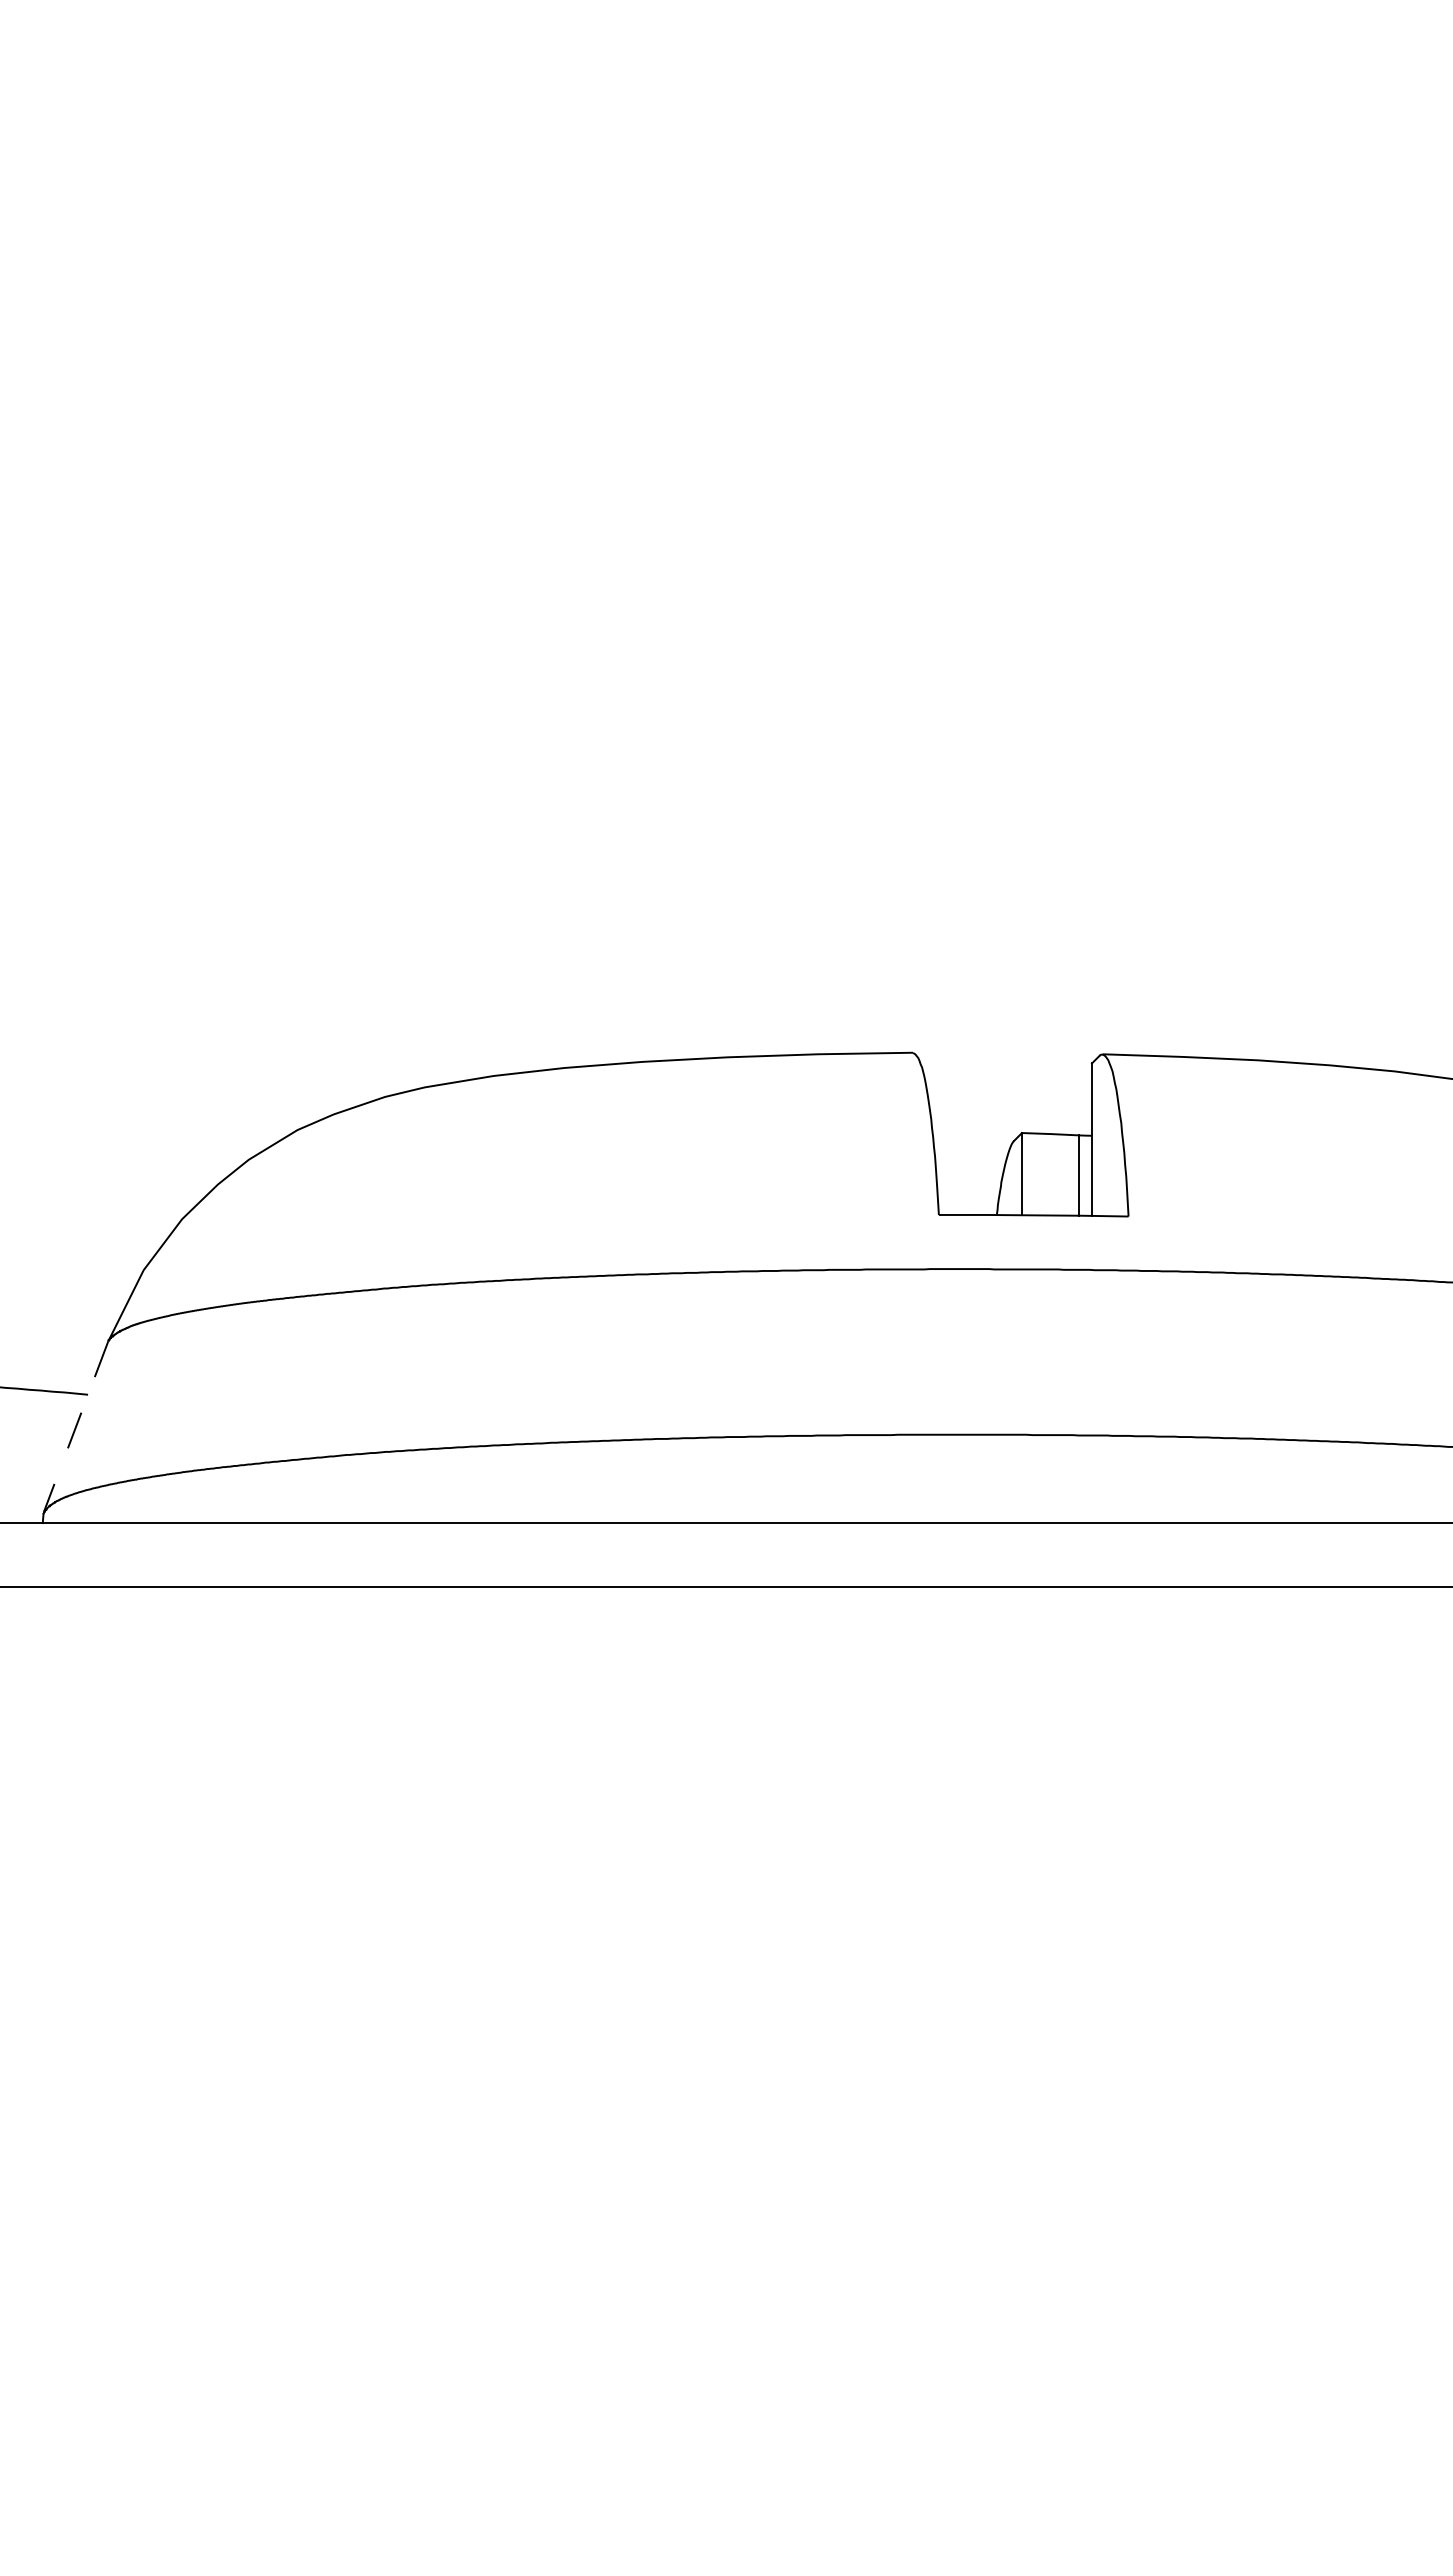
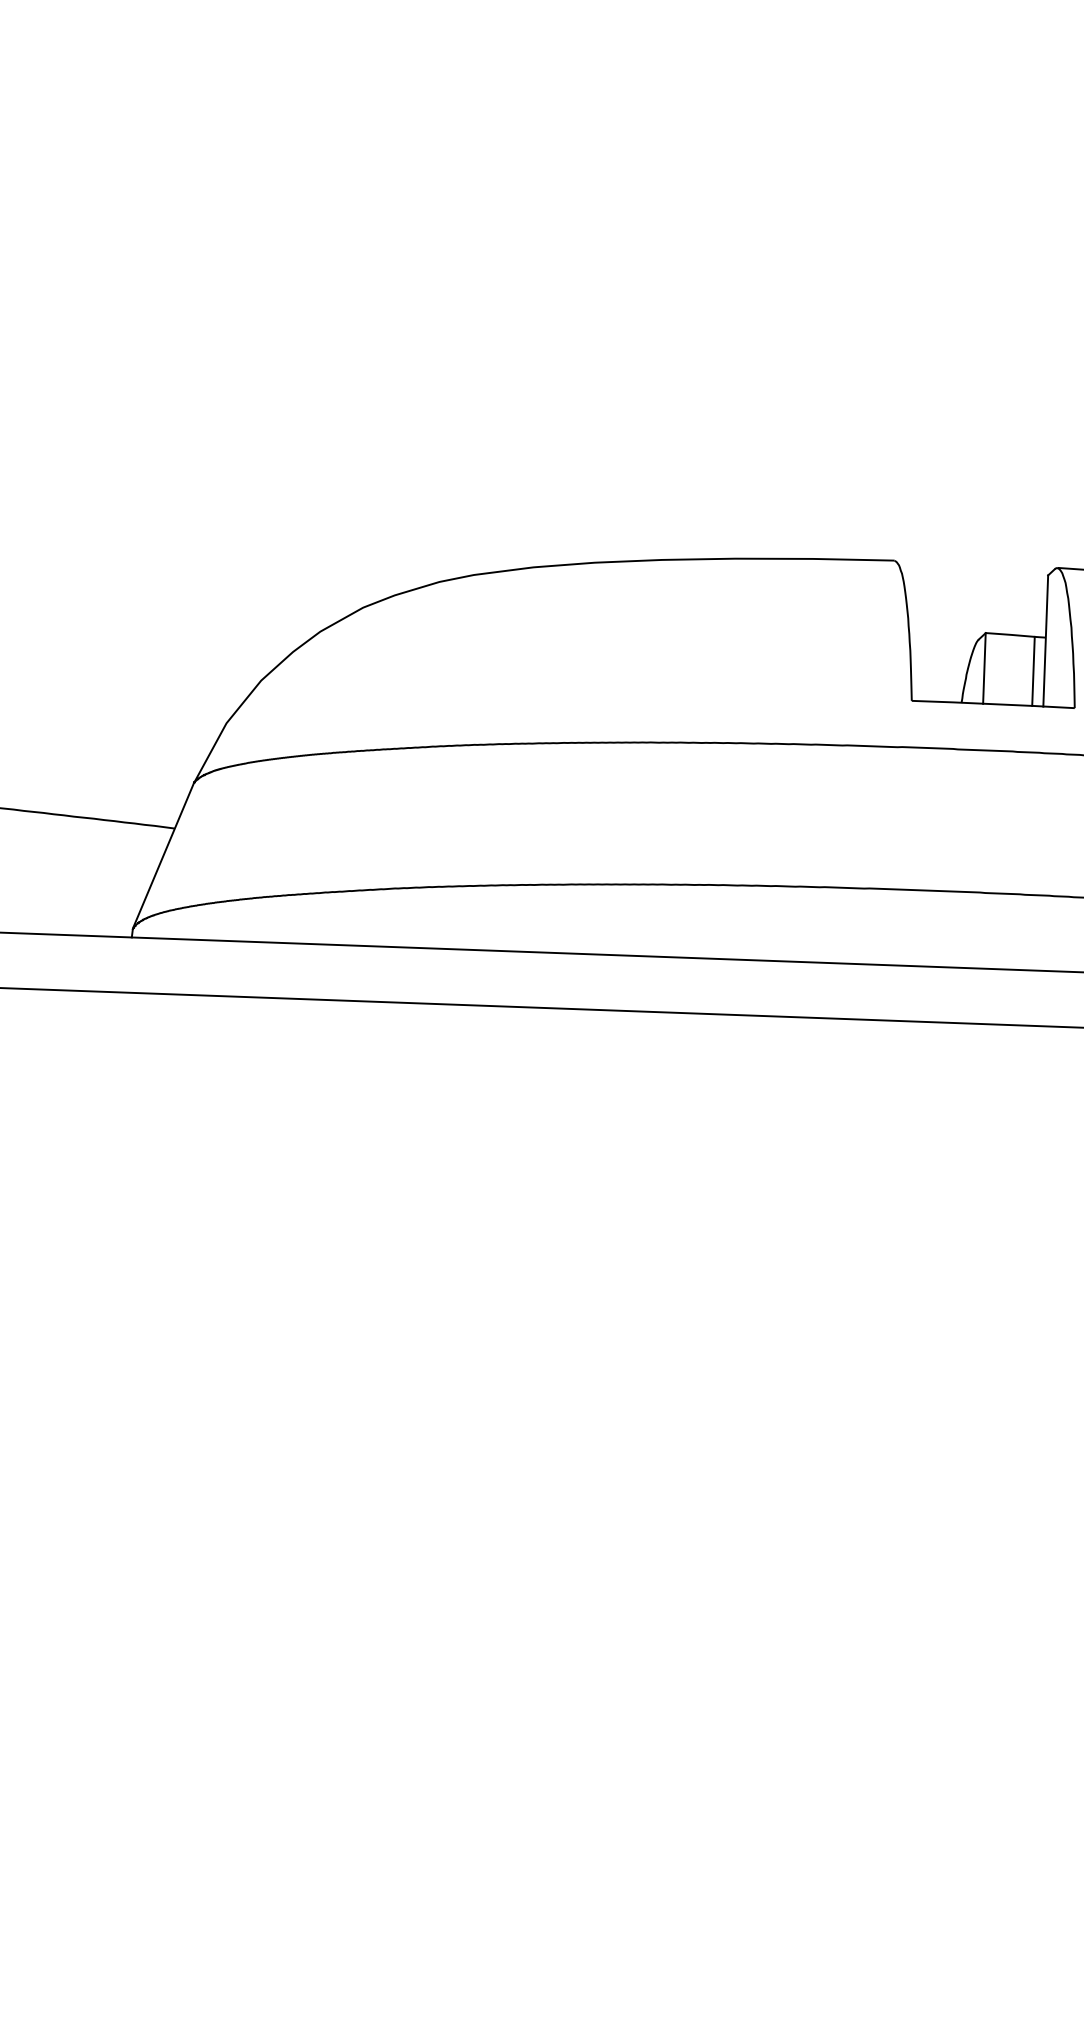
line: (75, 1427) -> (162, 856), dashed -> solid

